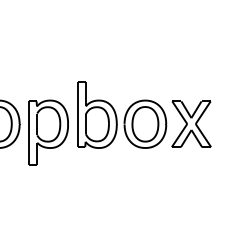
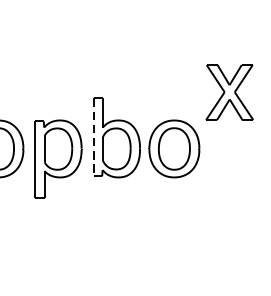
line: (78, 115) -> (94, 138), solid -> dashed
part: (191, 123) -> (229, 91), moved

